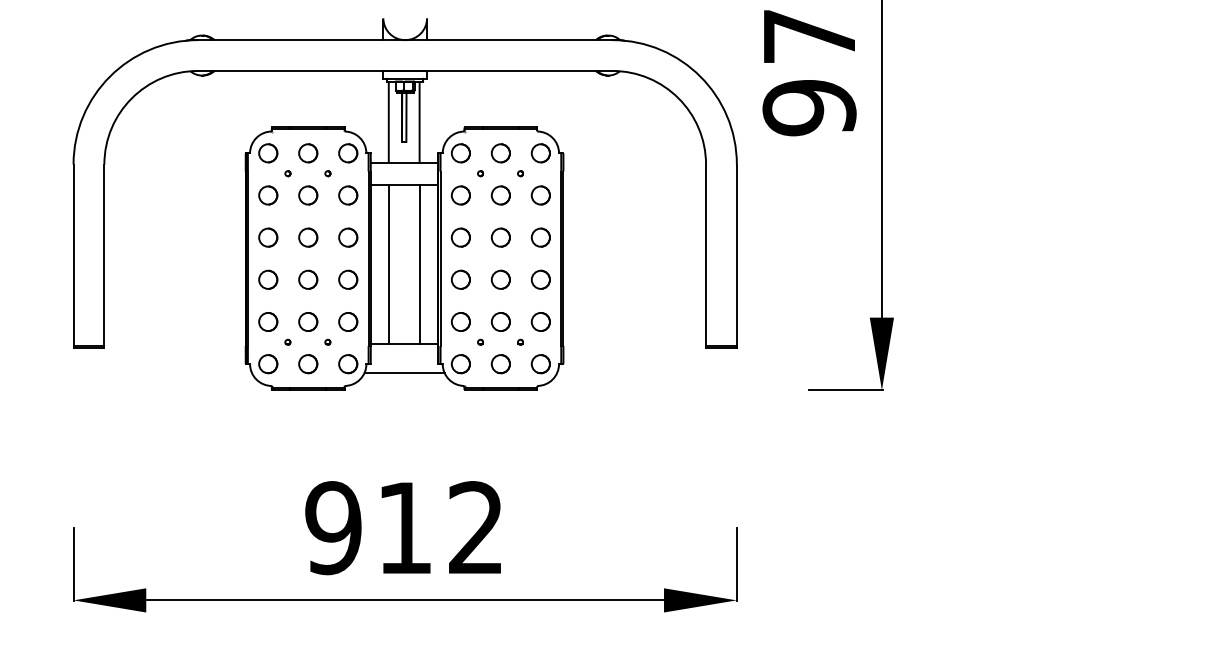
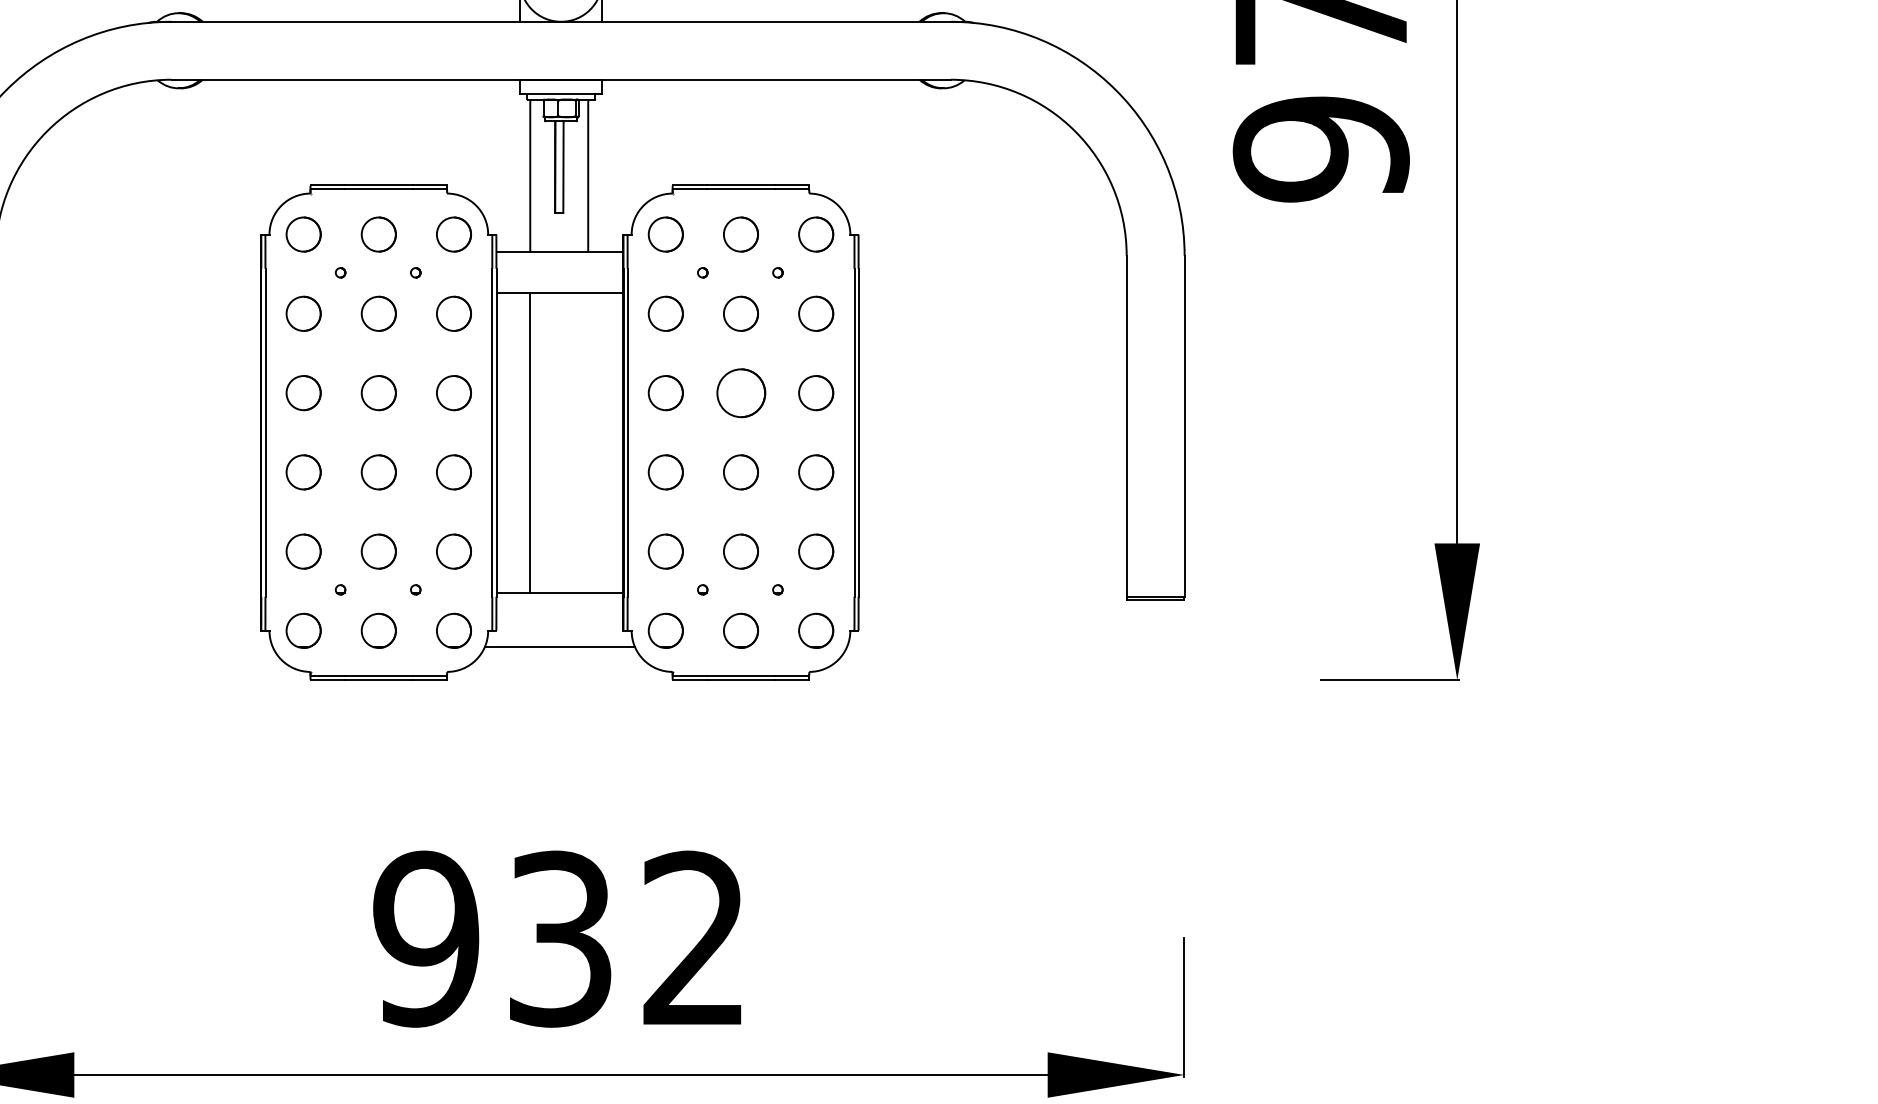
part: (500, 237) -> (740, 392), size x1.4
line: (419, 263) -> (588, 441), removed
text: (404, 528) -> (559, 939), 912 -> 932

